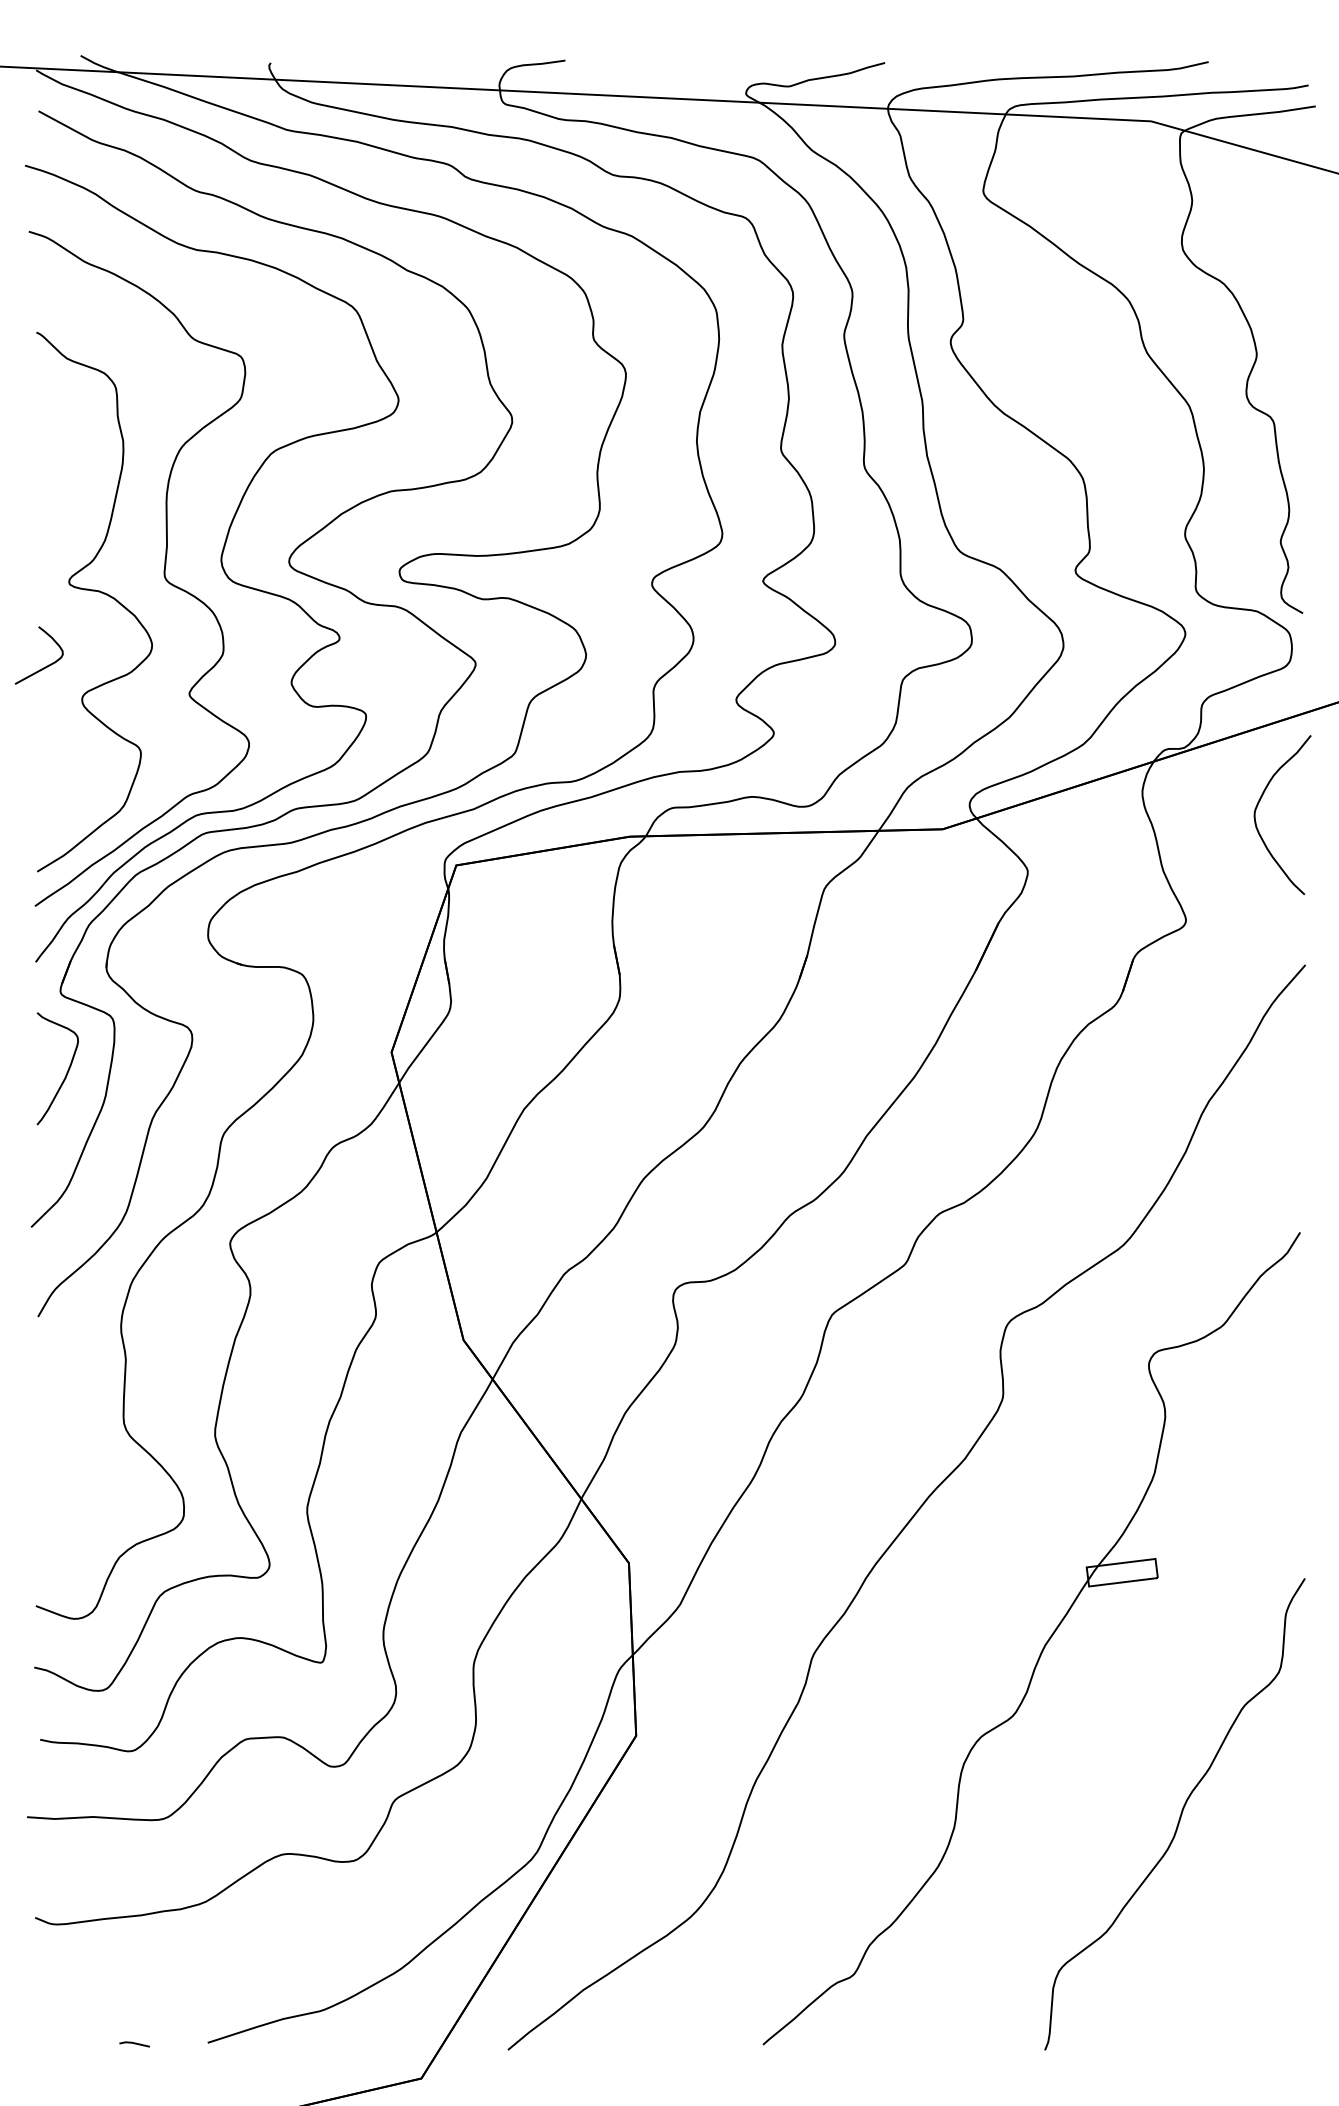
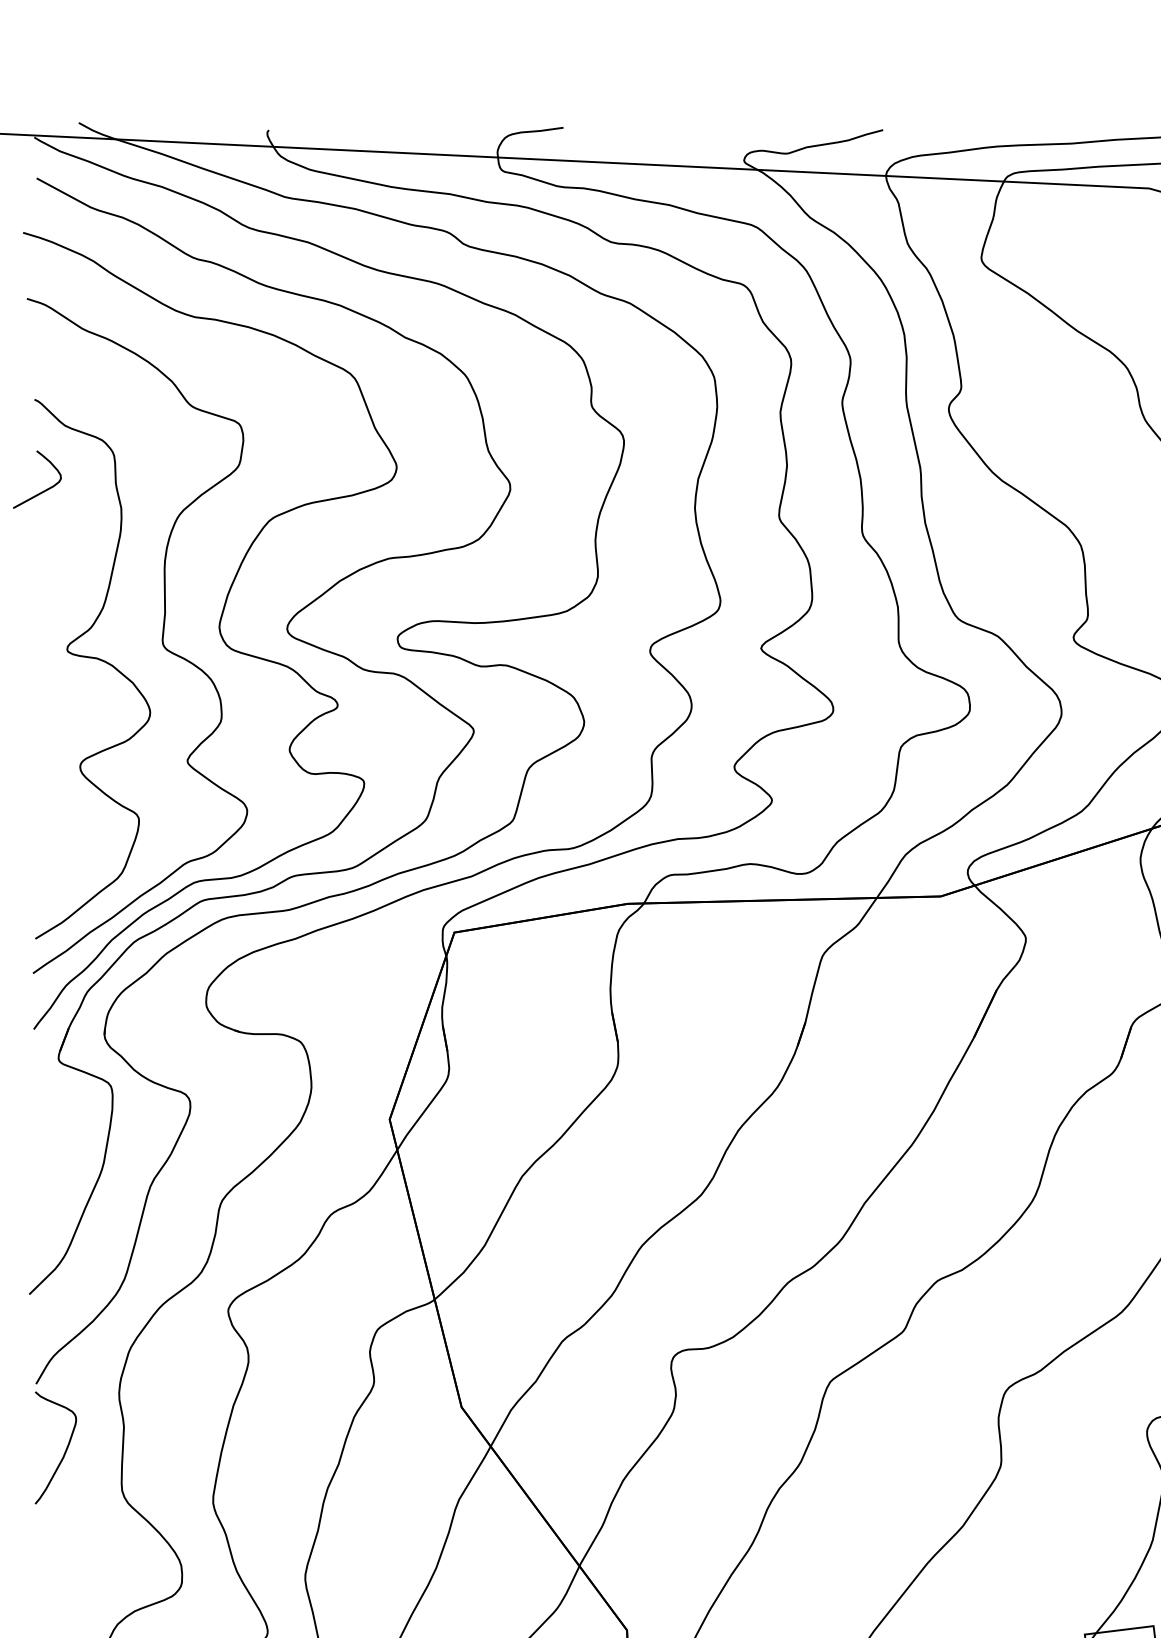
curve: (43, 667) -> (41, 491), moved
curve: (66, 1072) -> (64, 1451), moved

